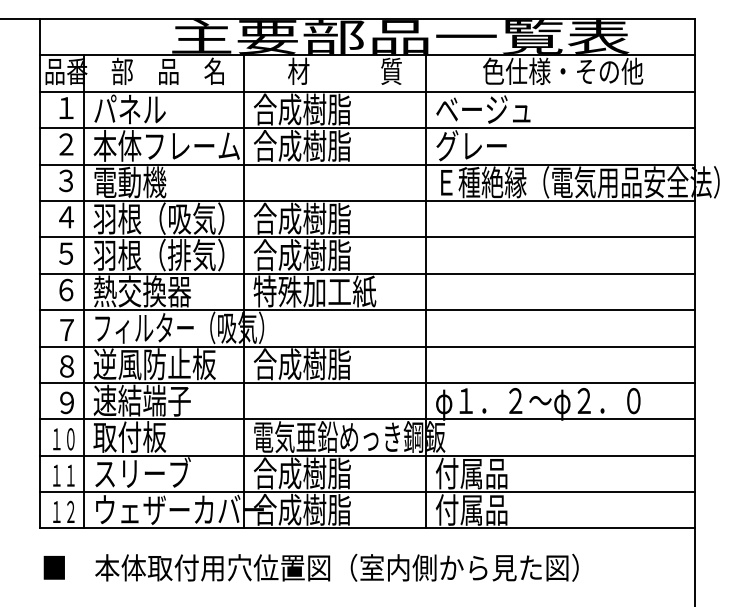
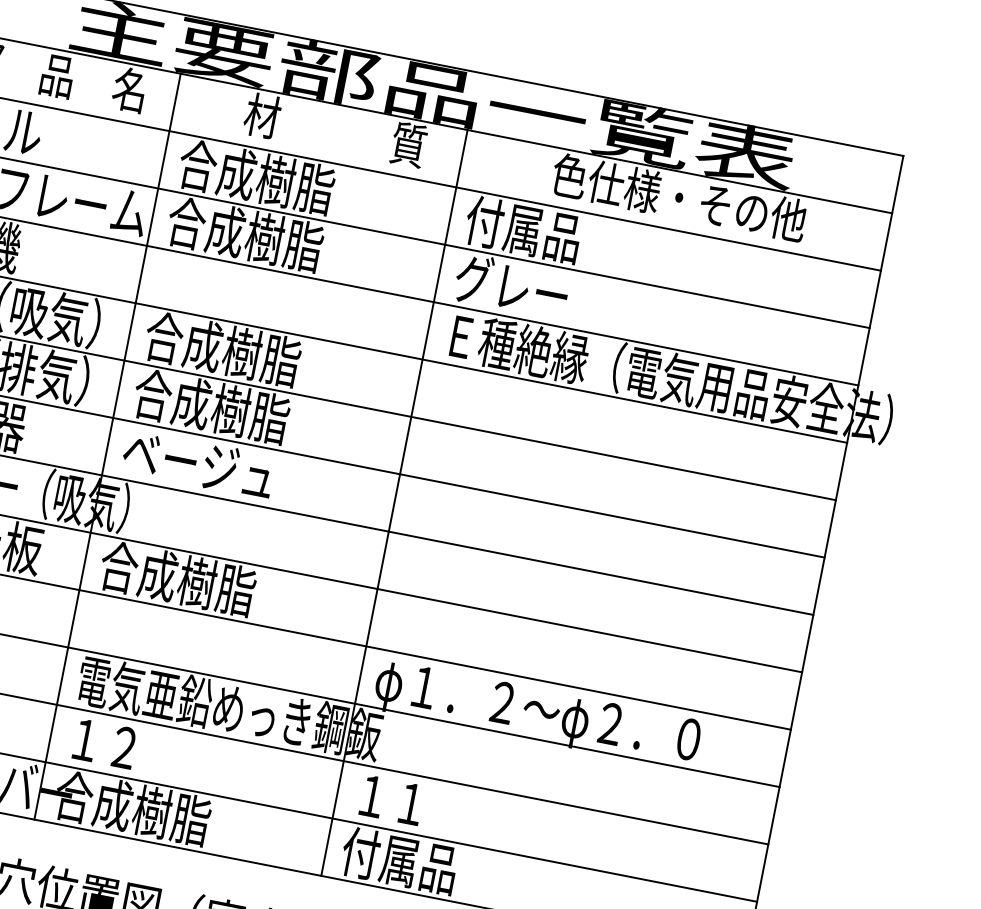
text: (482, 109) -> (540, 232), ベージュ -> 付属品
text: (314, 291) -> (219, 467), 特殊加工紙 -> ベージュ
text: (301, 473) -> (142, 750), 合成樹脂 -> １２
text: (471, 473) -> (410, 803), 付属品 -> １１

